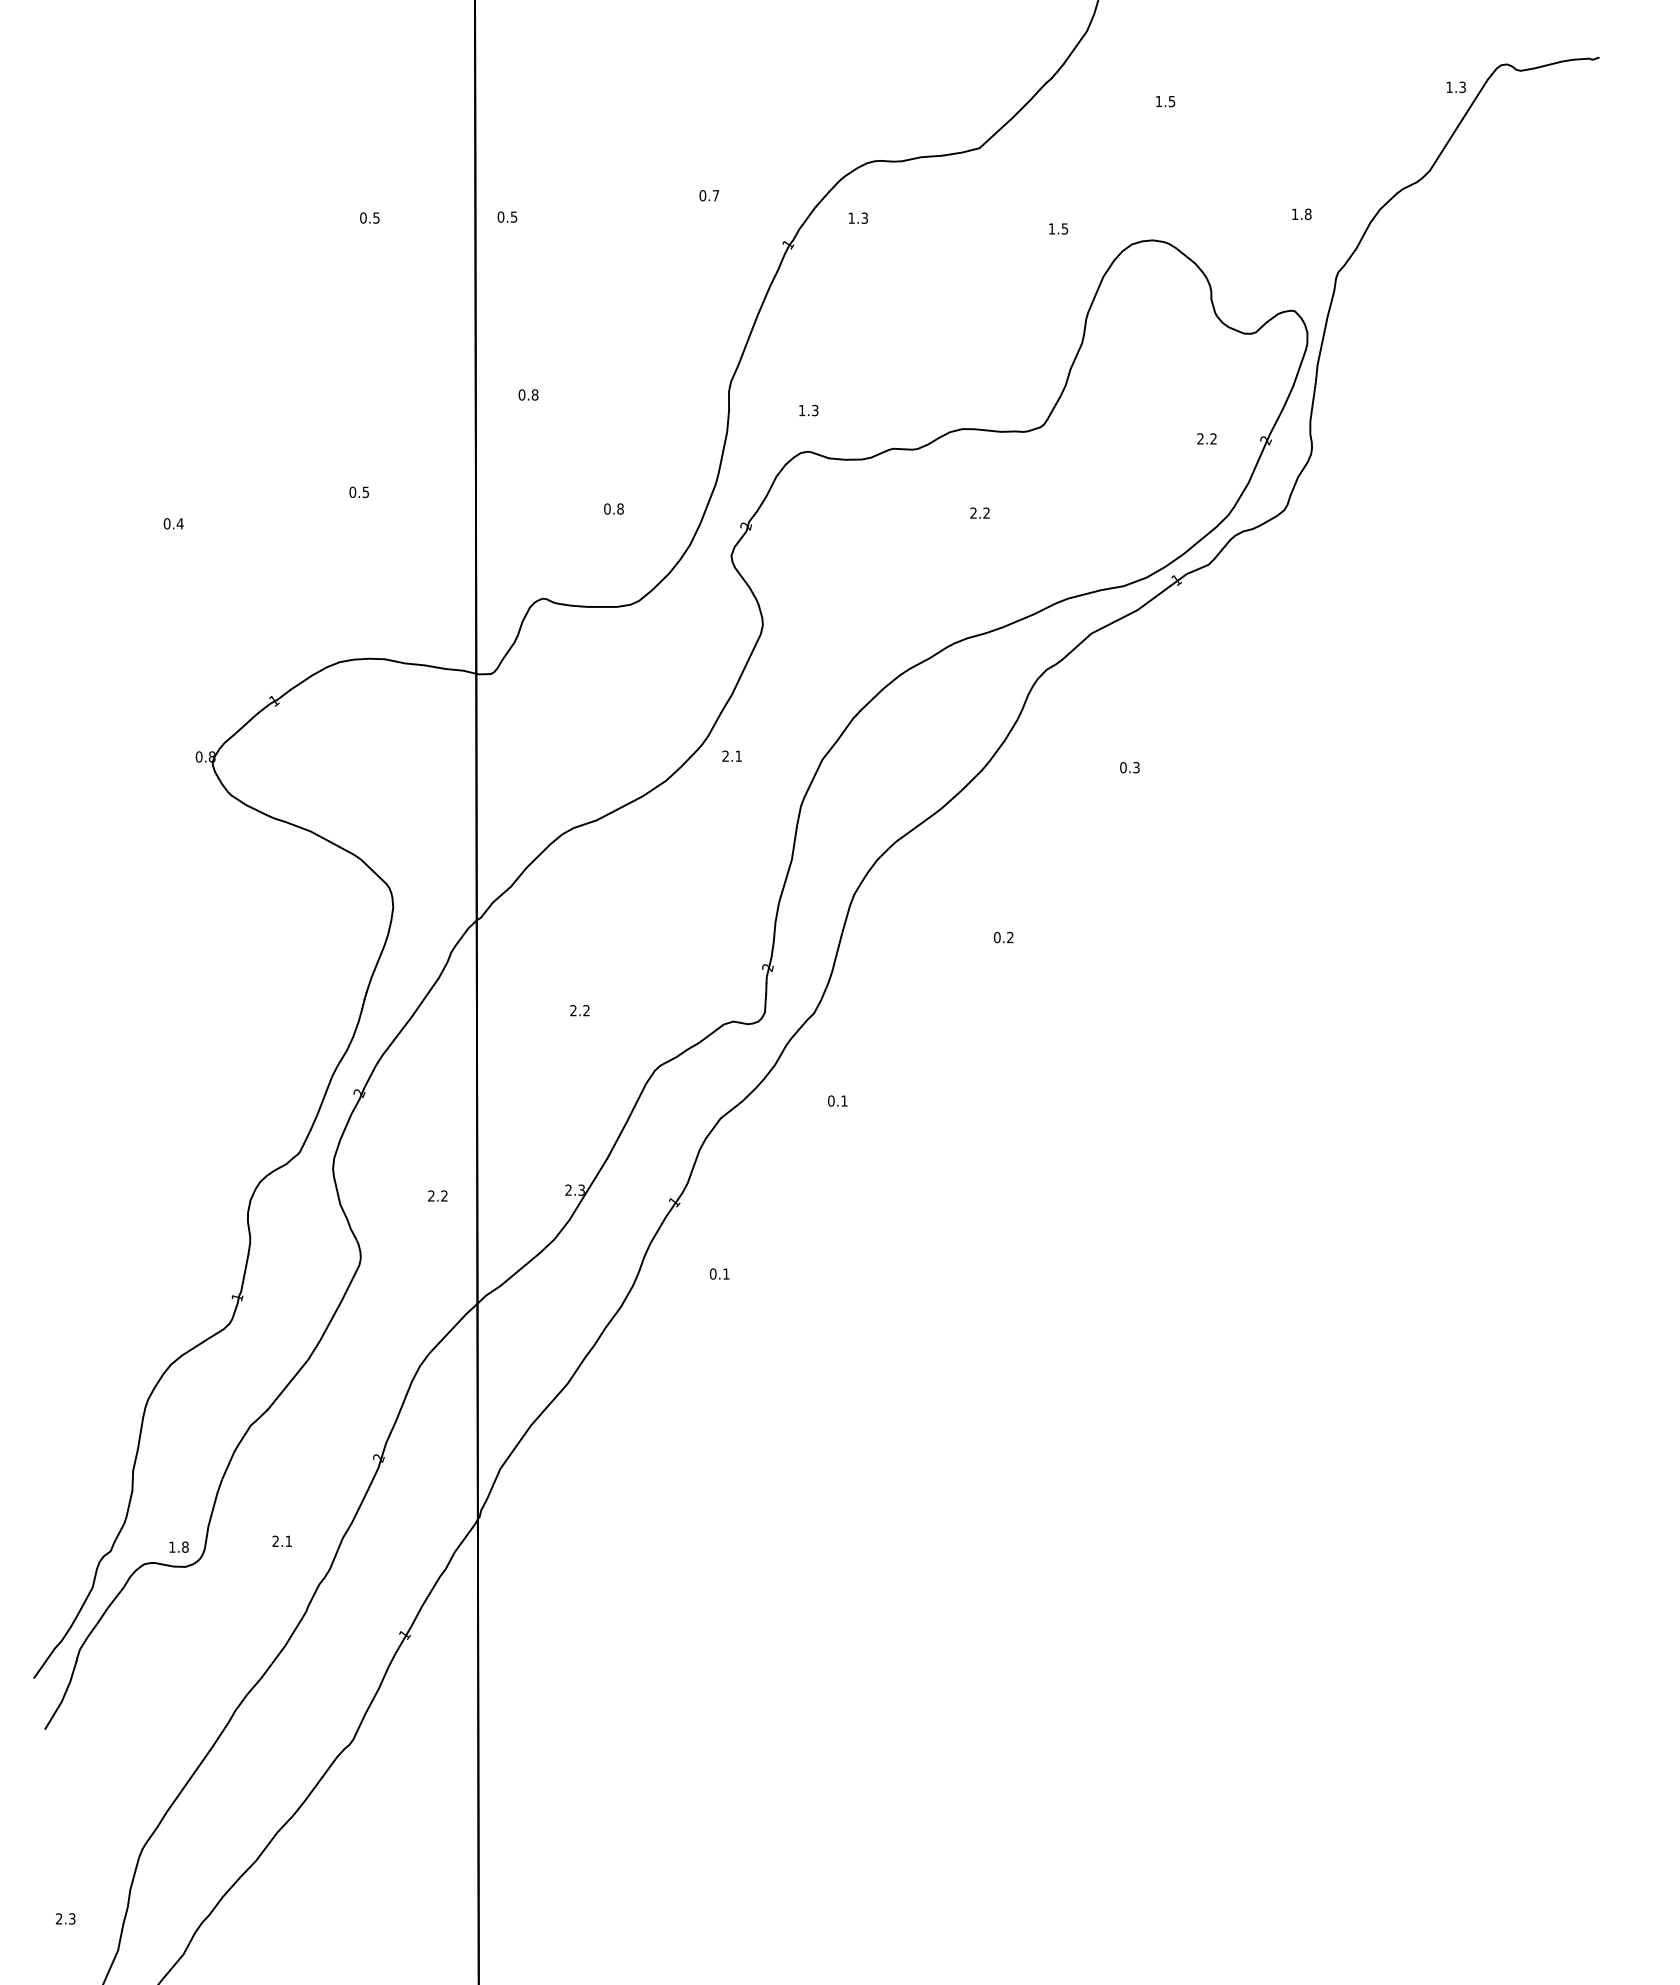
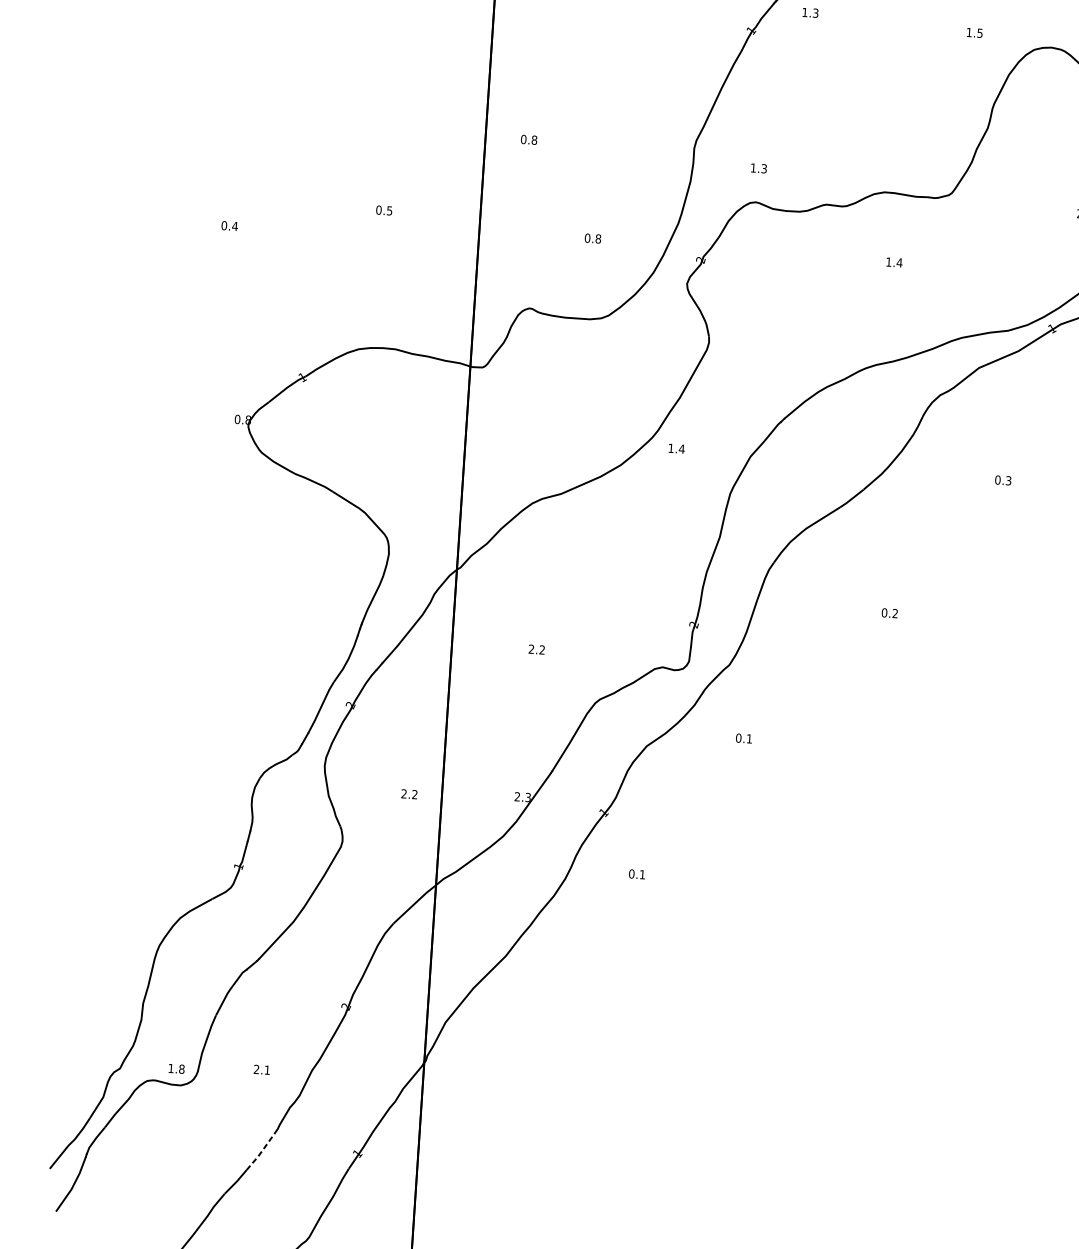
text: (980, 512) -> (894, 262), 2.2 -> 1.4
text: (732, 755) -> (676, 448), 2.1 -> 1.4
line: (288, 1641) -> (261, 1152), solid -> dashed

